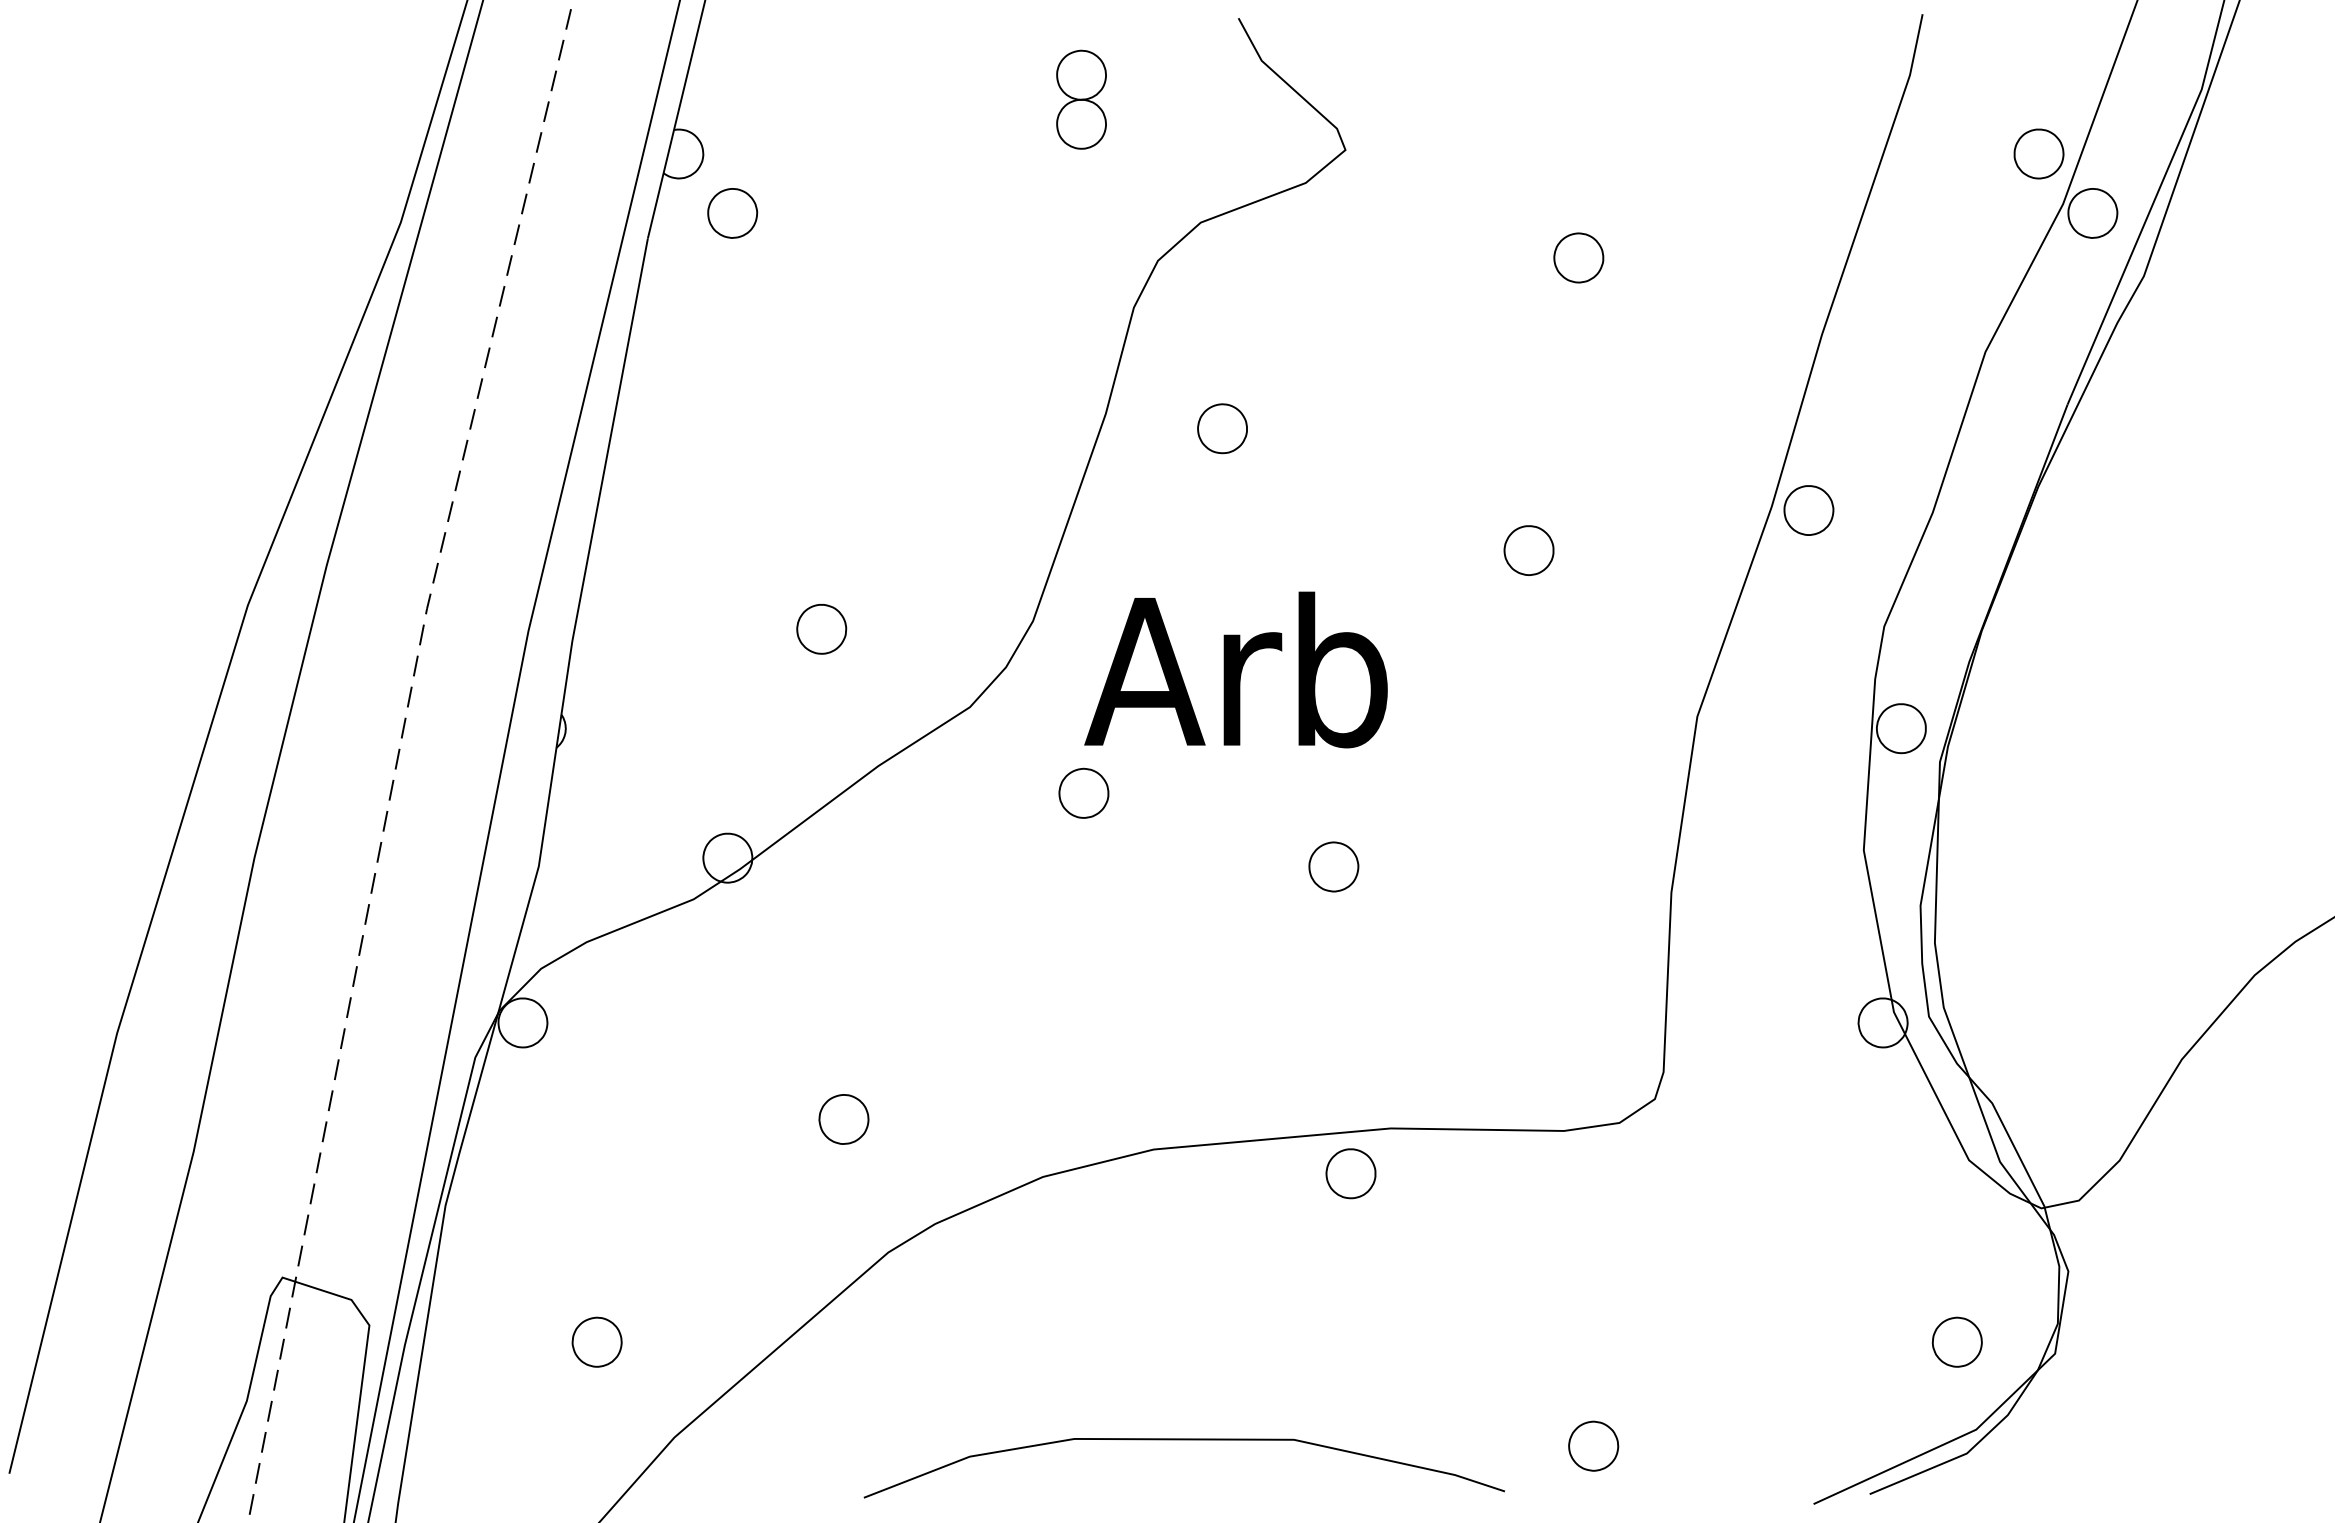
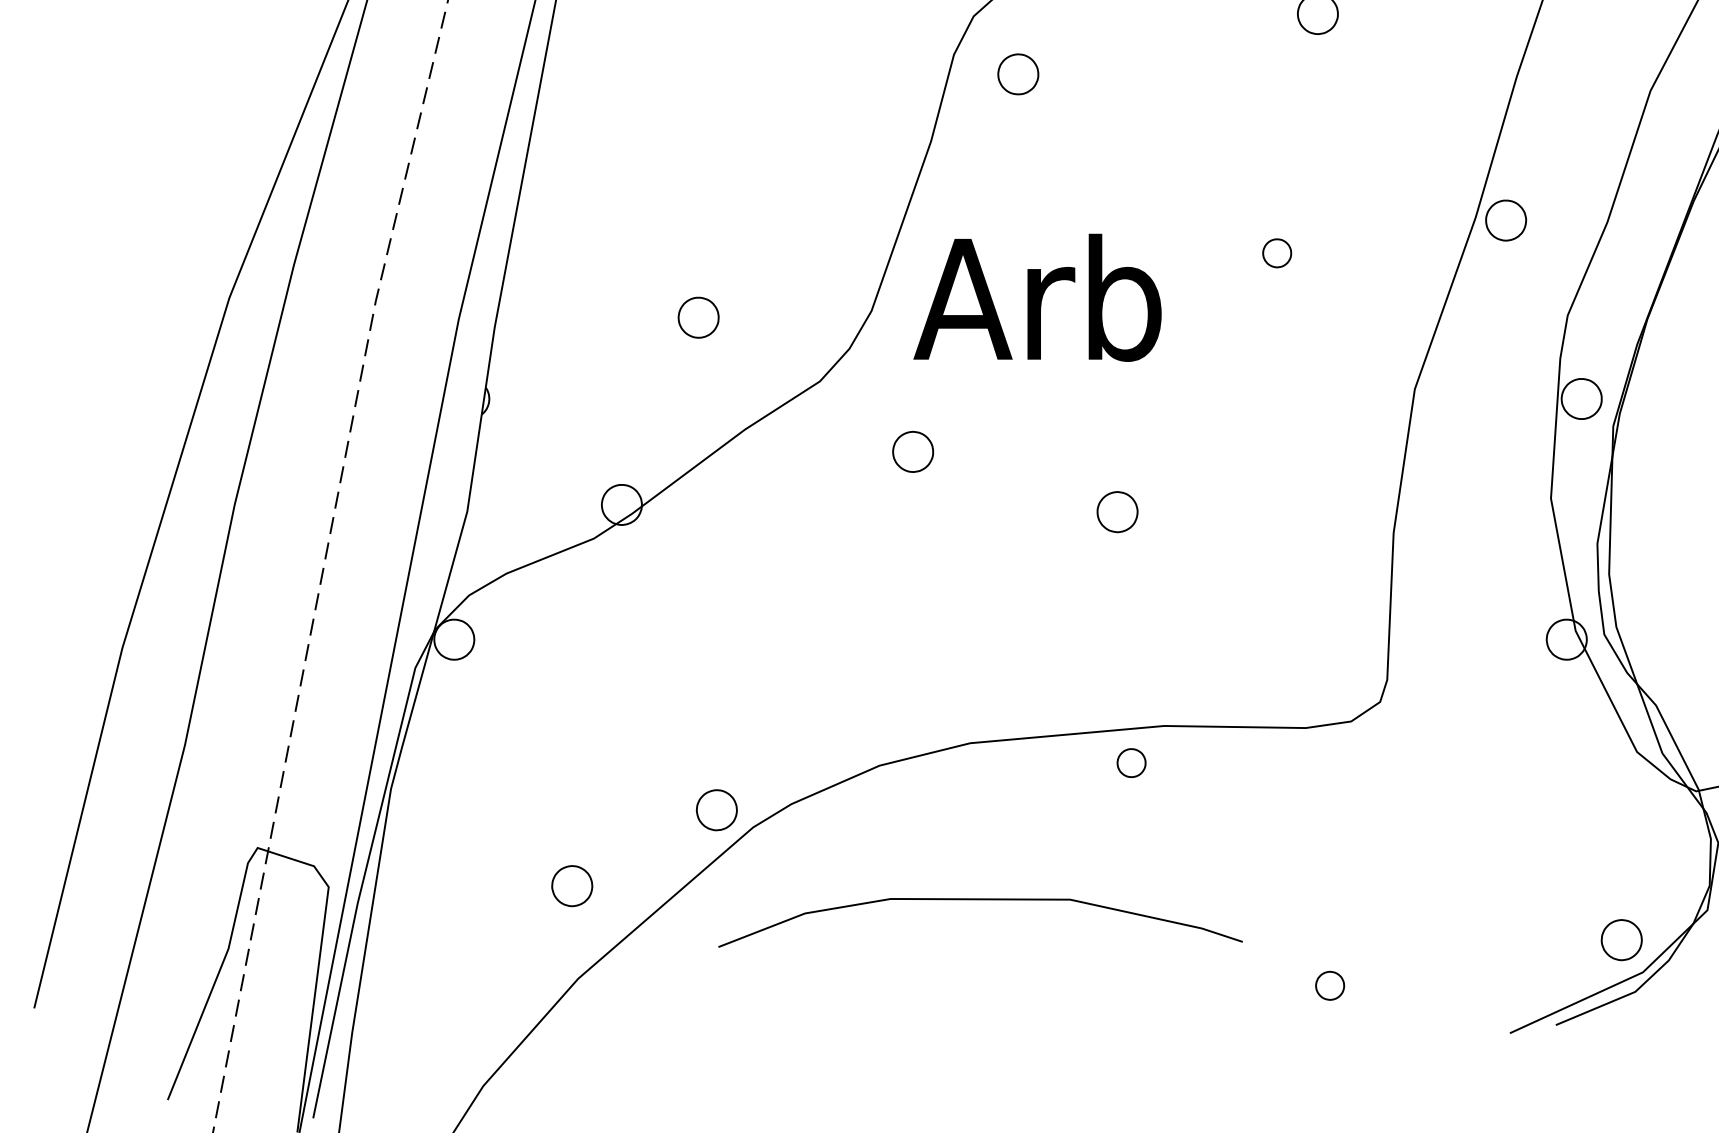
part: (1222, 428) -> (1018, 74), moved
part: (1528, 550) -> (1276, 253), size x0.7
text: (1235, 669) -> (1037, 297), moved
part: (843, 1119) -> (716, 810), moved
part: (1350, 1173) -> (1131, 762), size x0.7
part: (596, 1341) -> (571, 885), moved
part: (1956, 1341) -> (1621, 939), moved
curve: (1183, 1440) -> (979, 900), moved
part: (1593, 1445) -> (1329, 985), size x0.7

